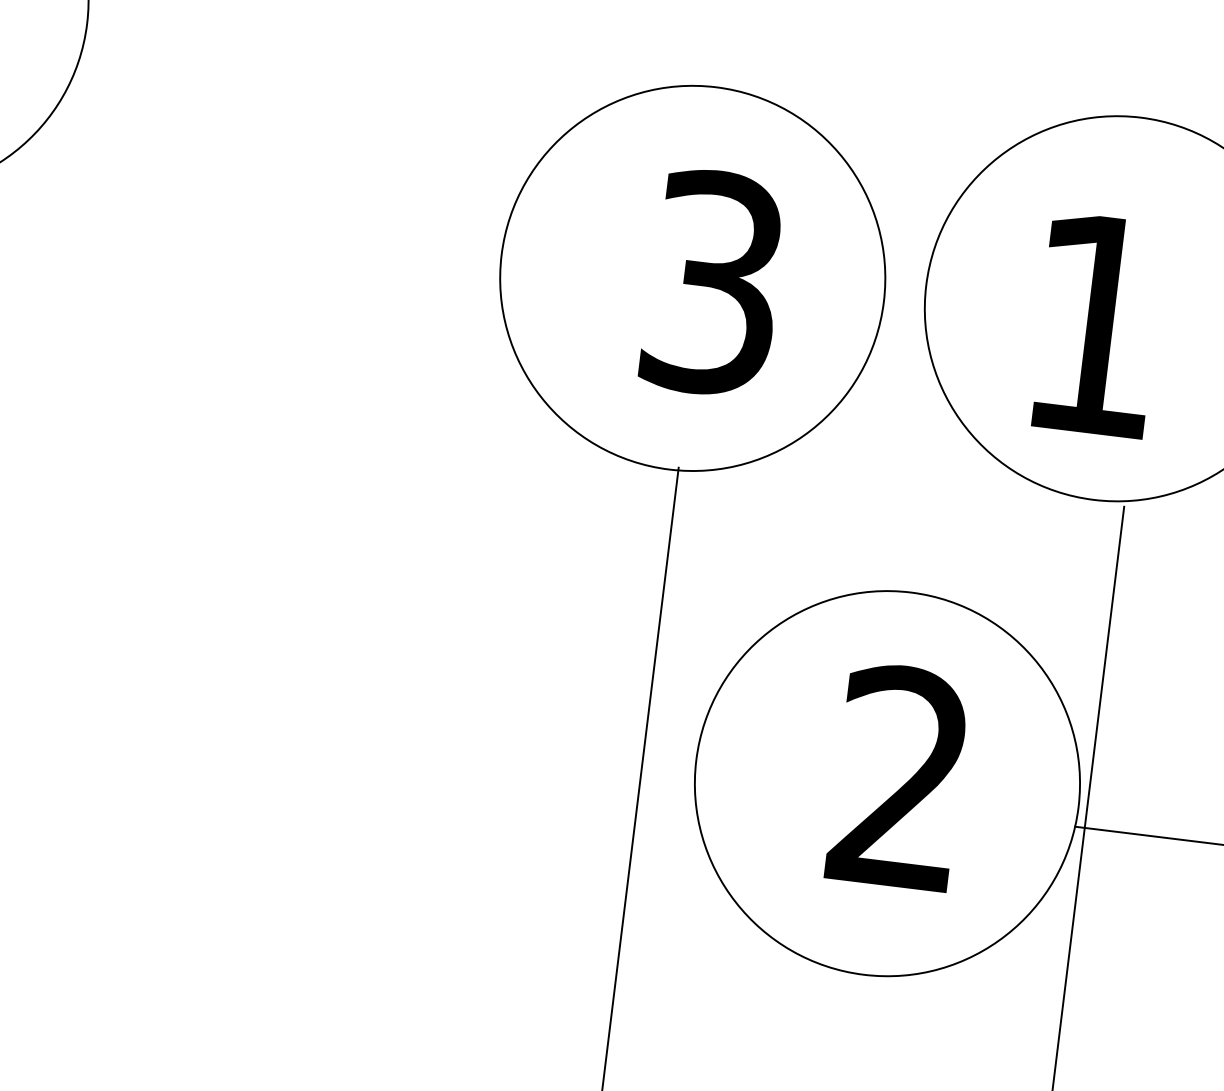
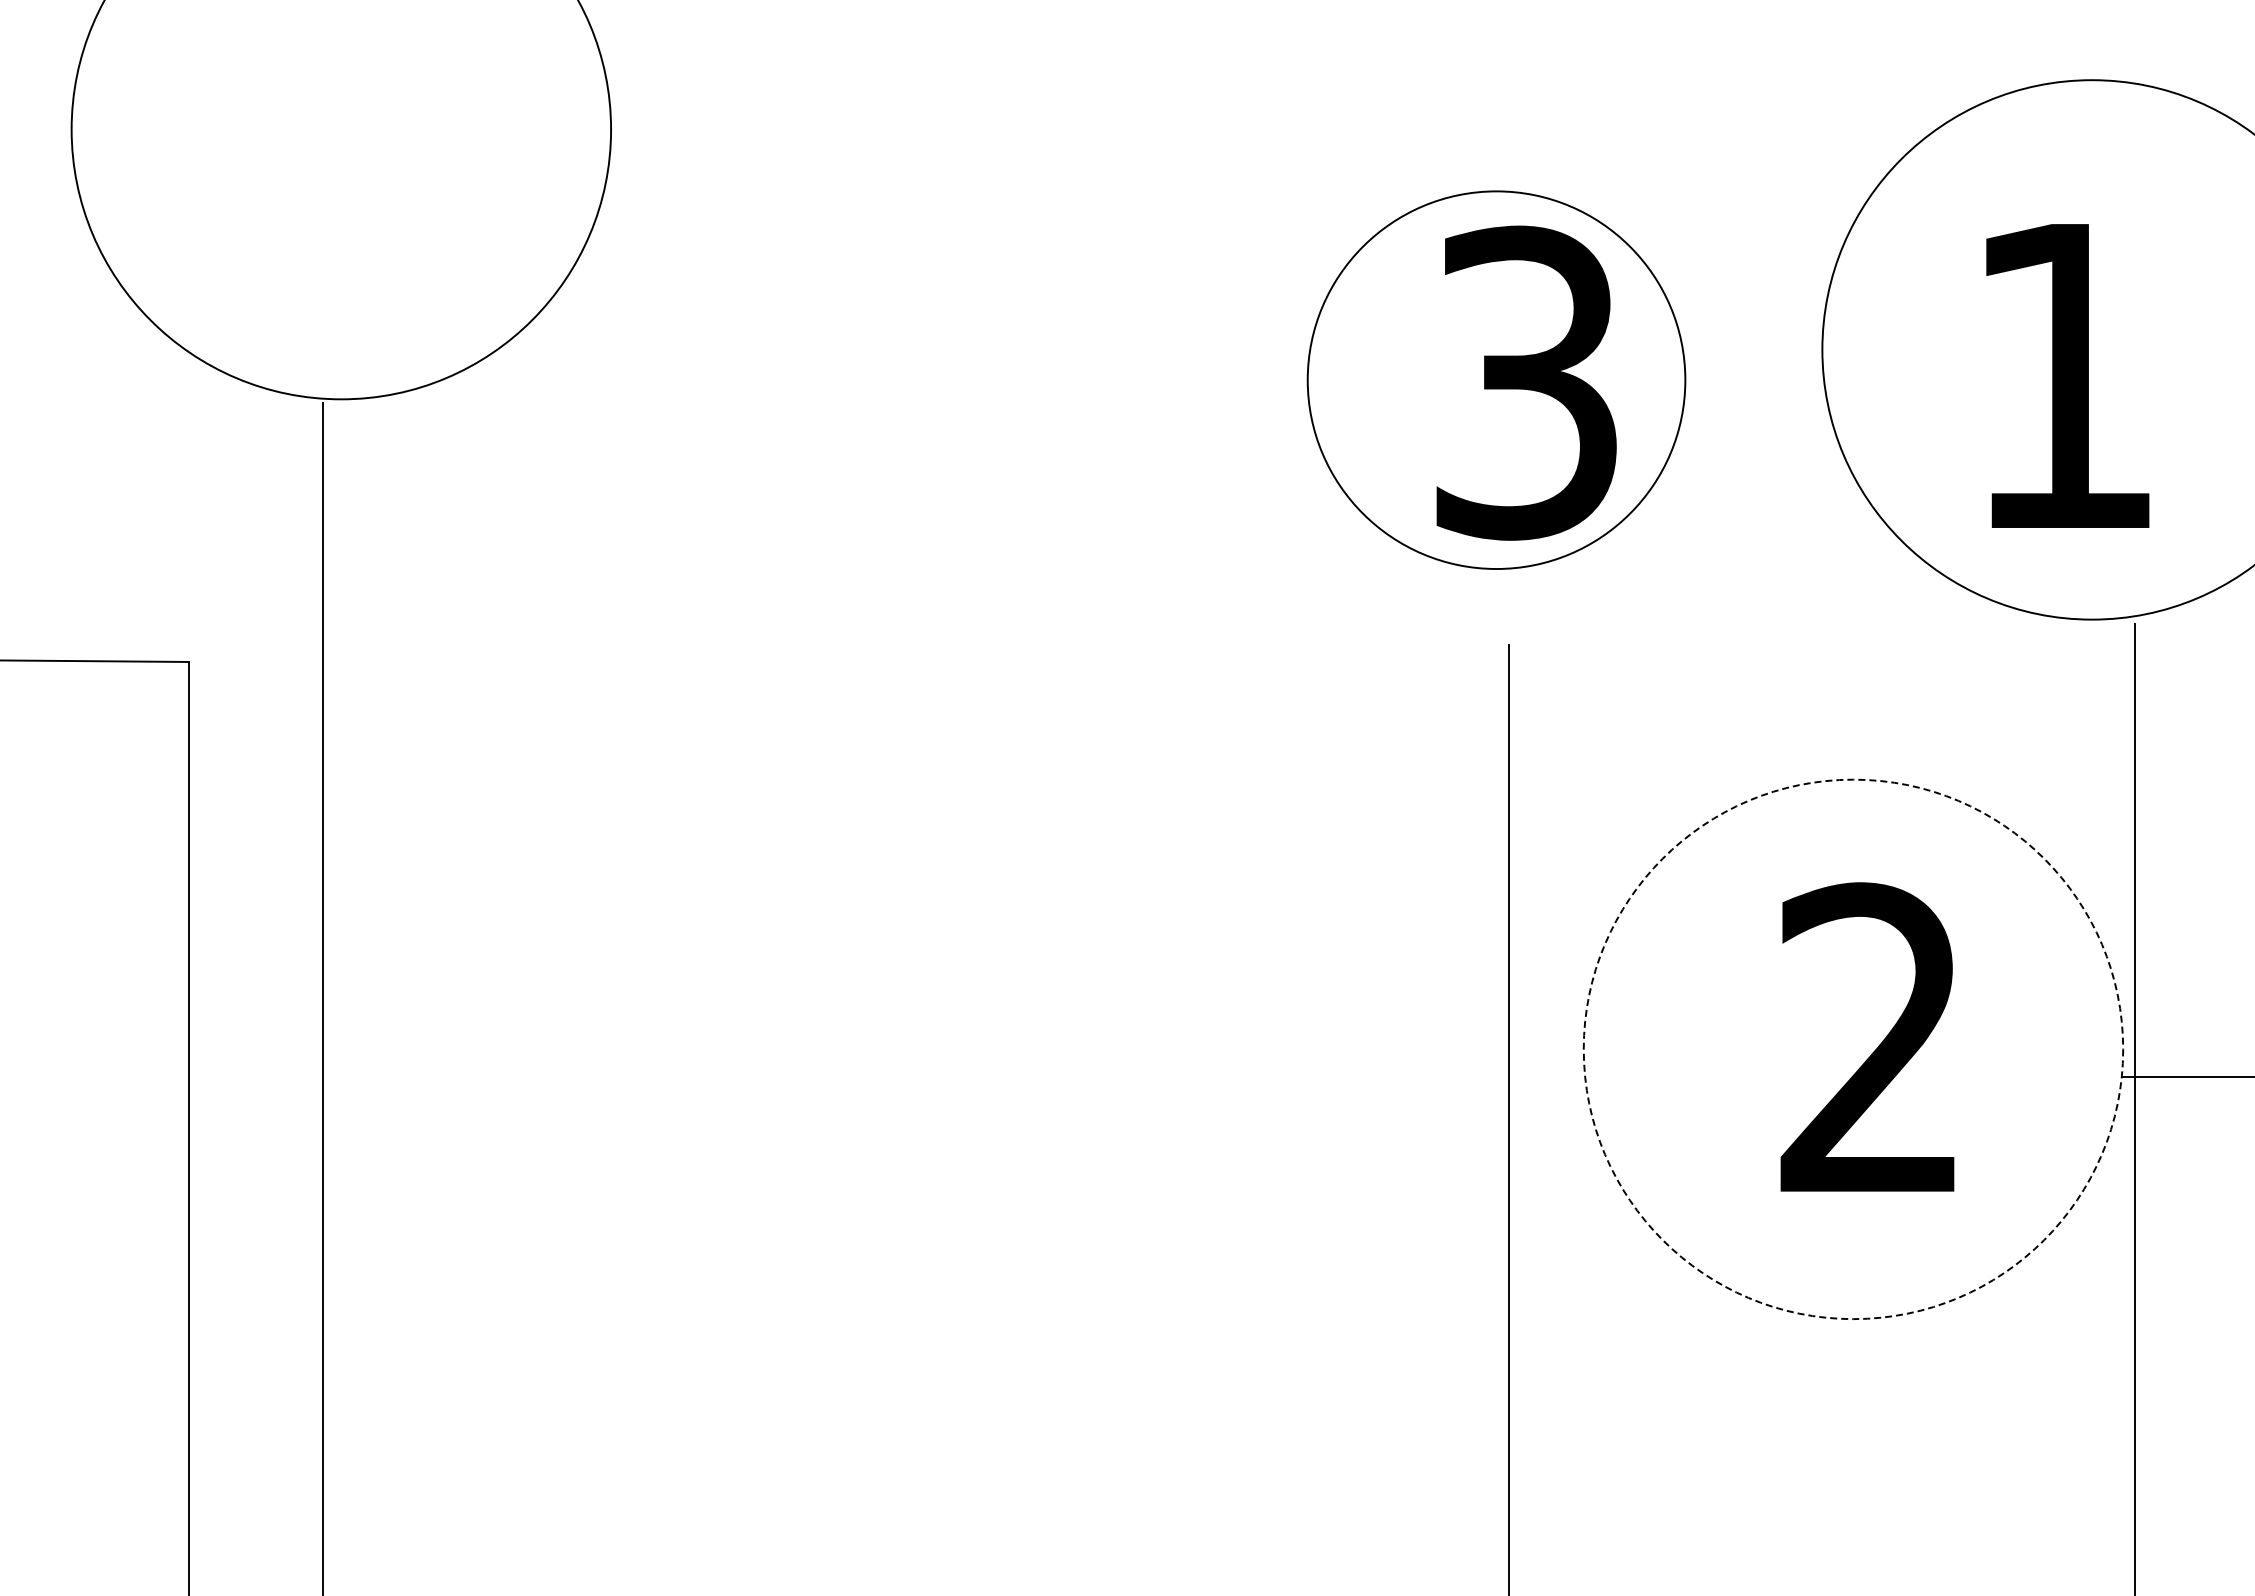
circle: (692, 277) -> (1496, 379), size x0.7
circle: (887, 783) -> (1853, 1049), solid -> dashed

